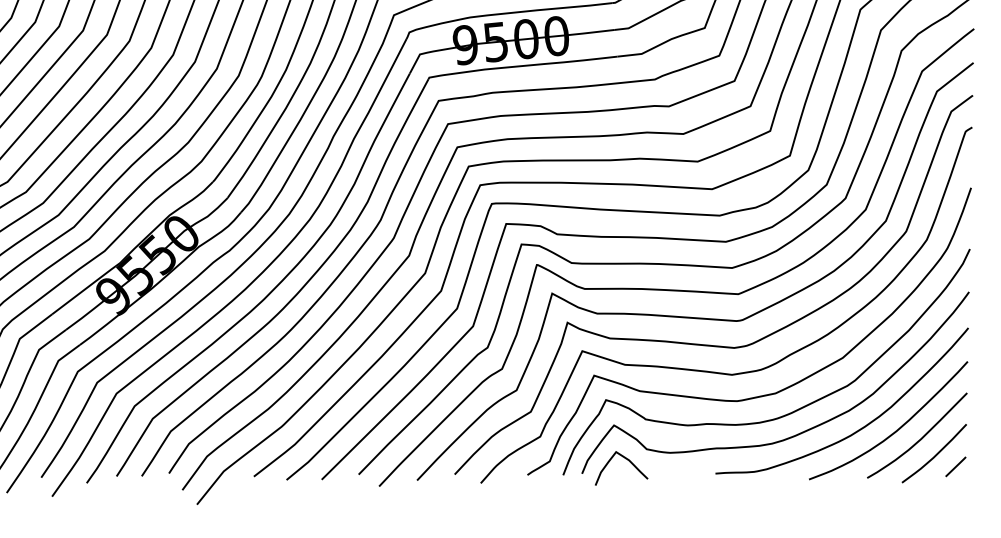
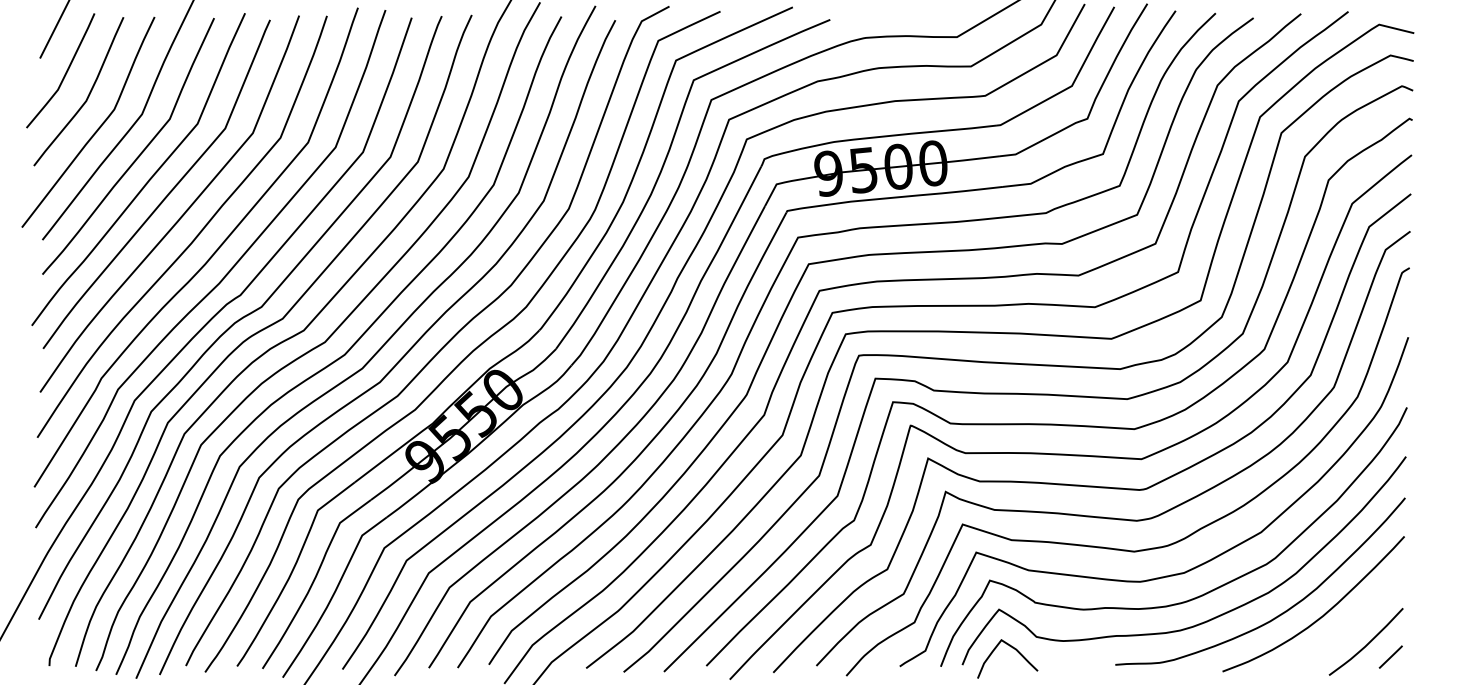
curve: (920, 438) -> (1350, 624), removed

